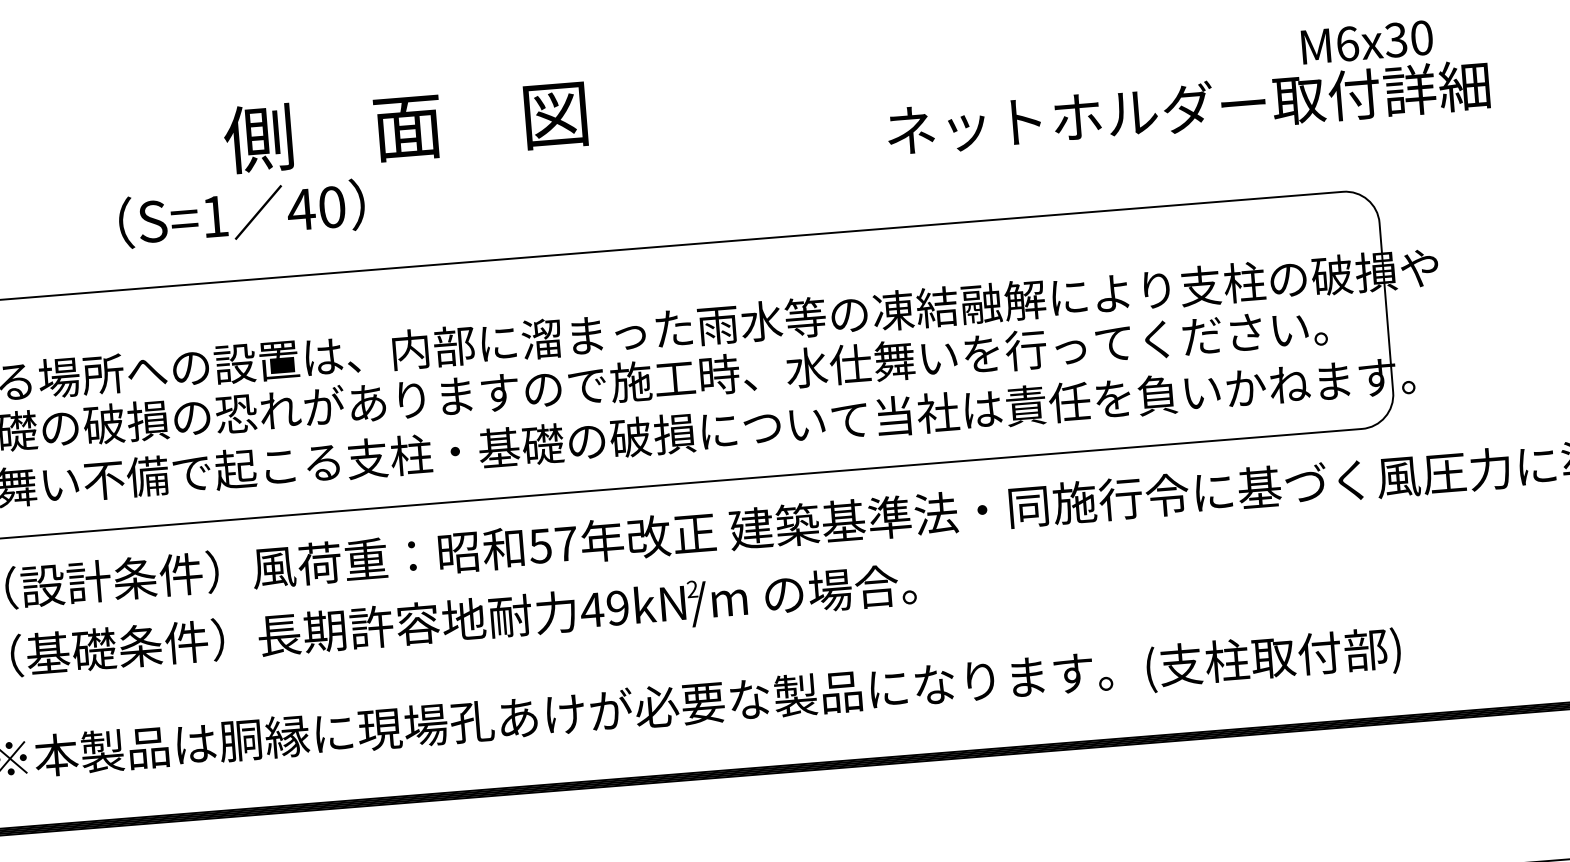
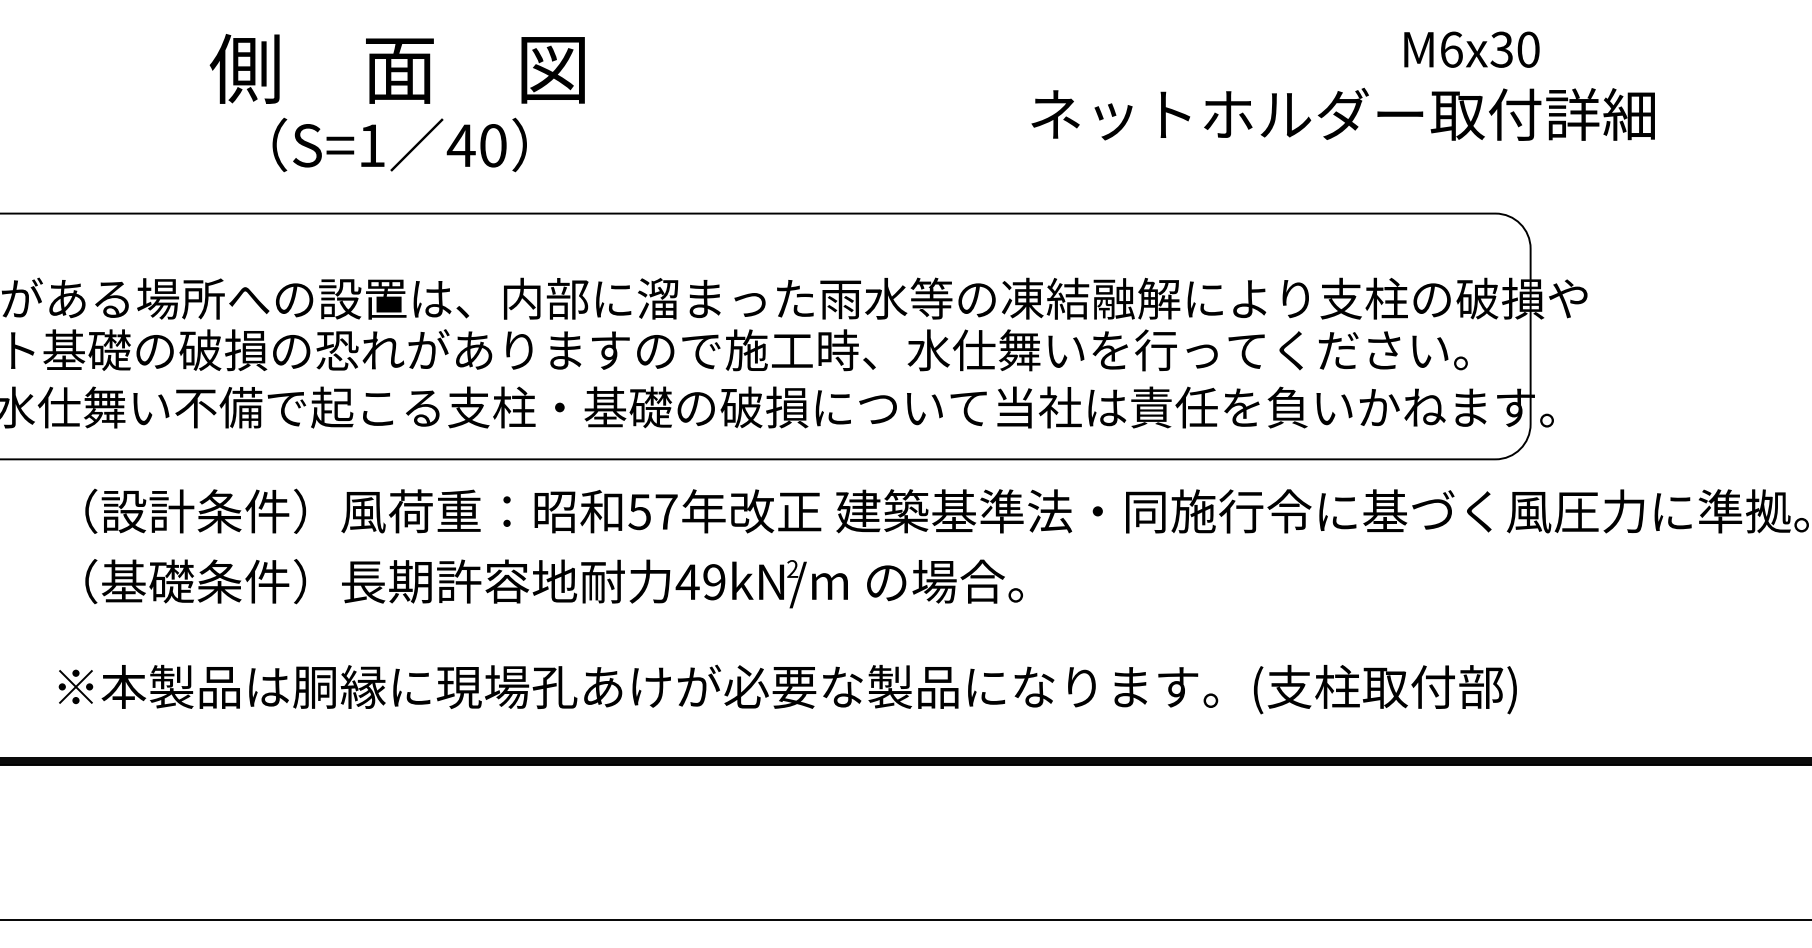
text: (1366, 42) -> (1471, 49), moved
text: (404, 126) -> (396, 68), moved
text: (241, 213) -> (399, 144), moved

